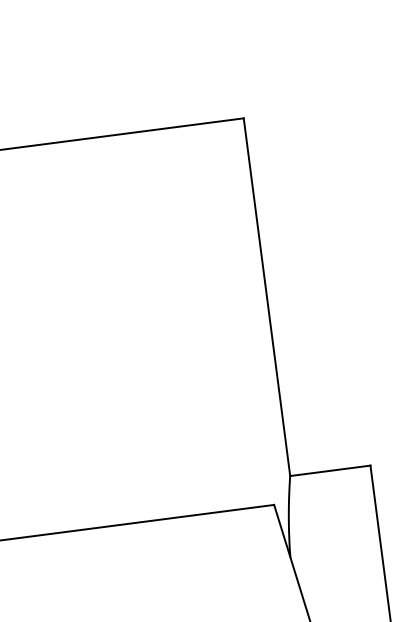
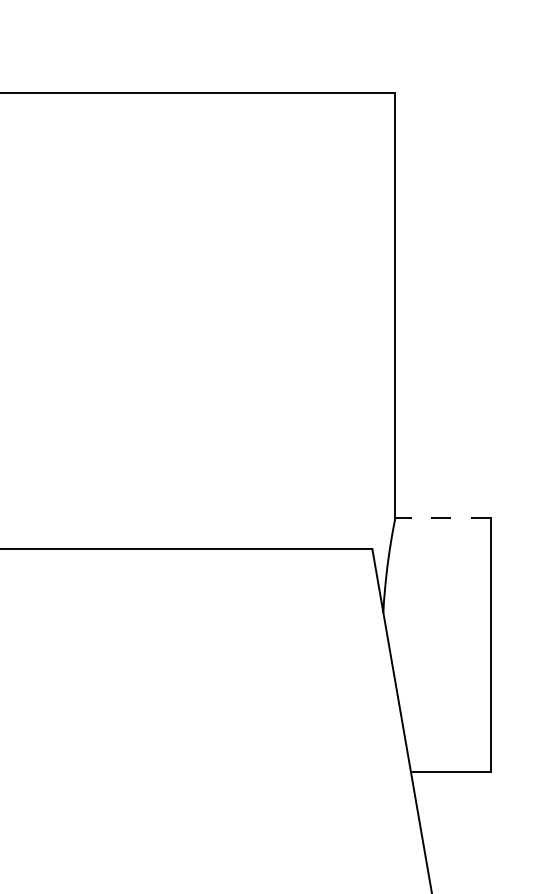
line: (330, 470) -> (443, 517), solid -> dashed

